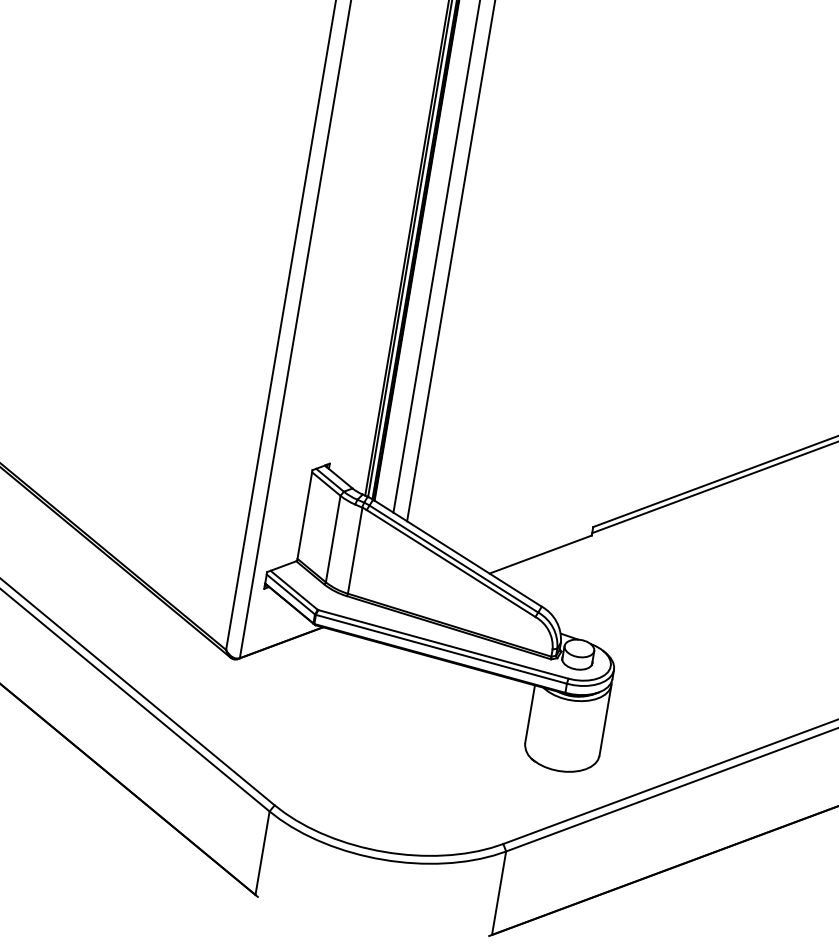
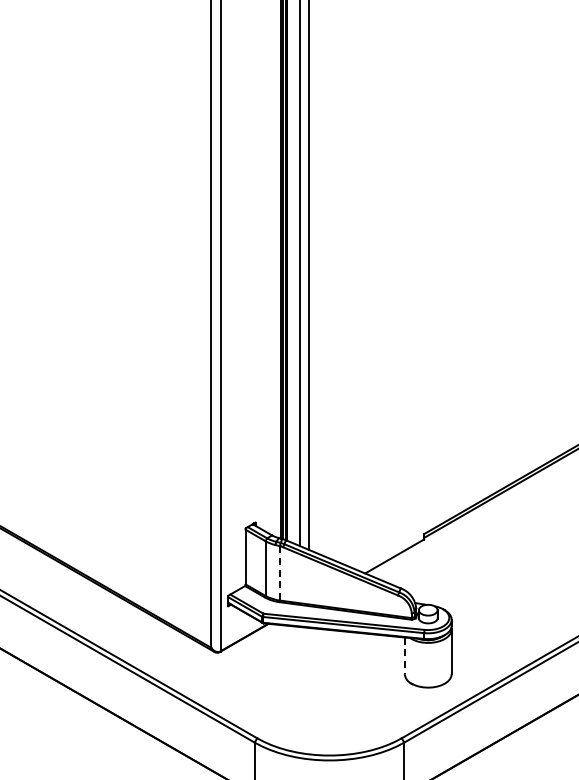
line: (355, 550) -> (280, 573), solid -> dashed
line: (529, 715) -> (404, 656), solid -> dashed

